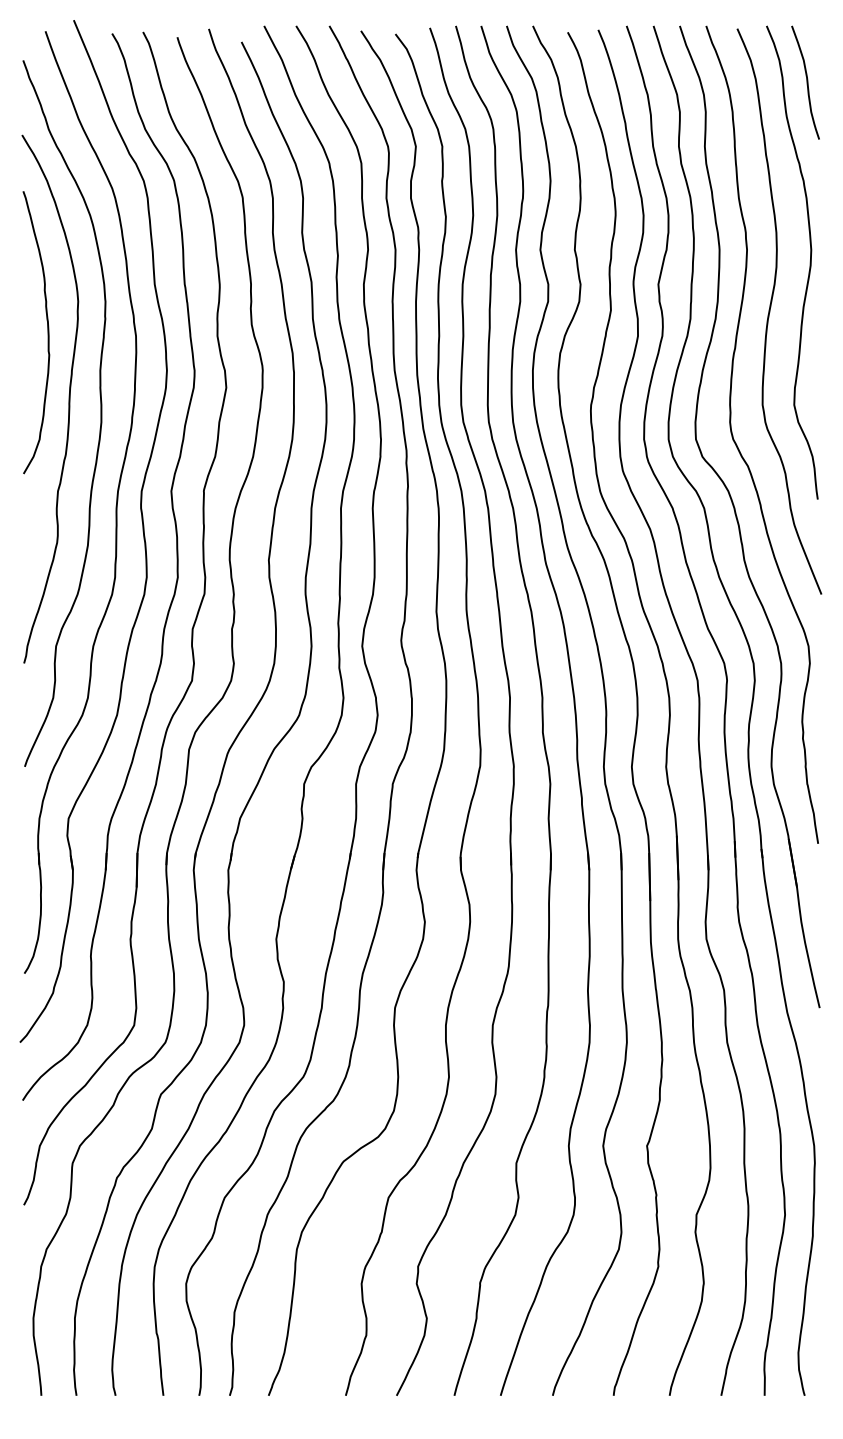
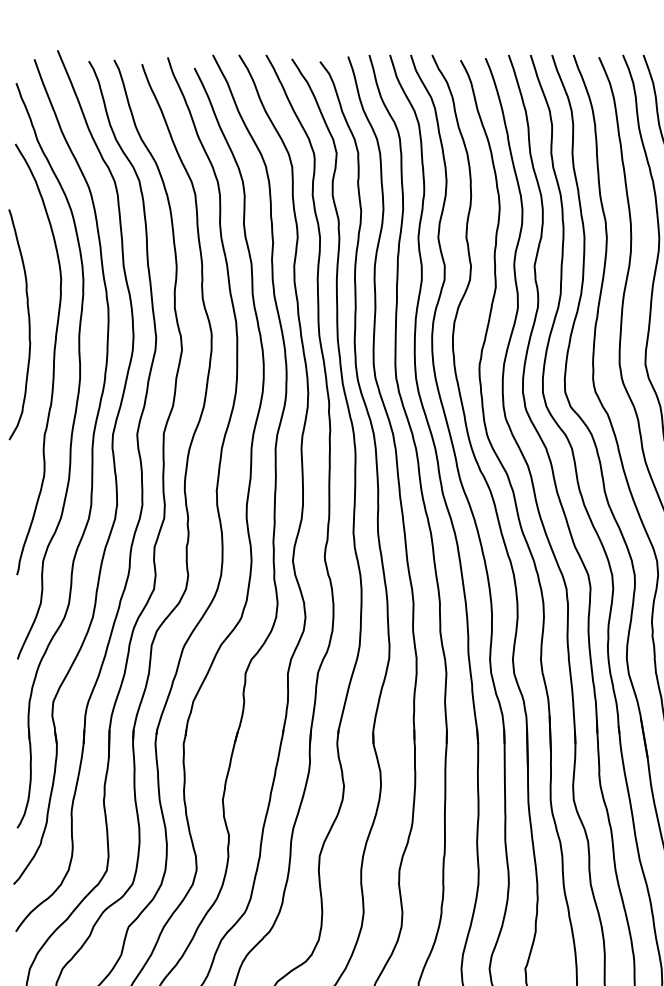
curve: (47, 332) -> (28, 324), moved

